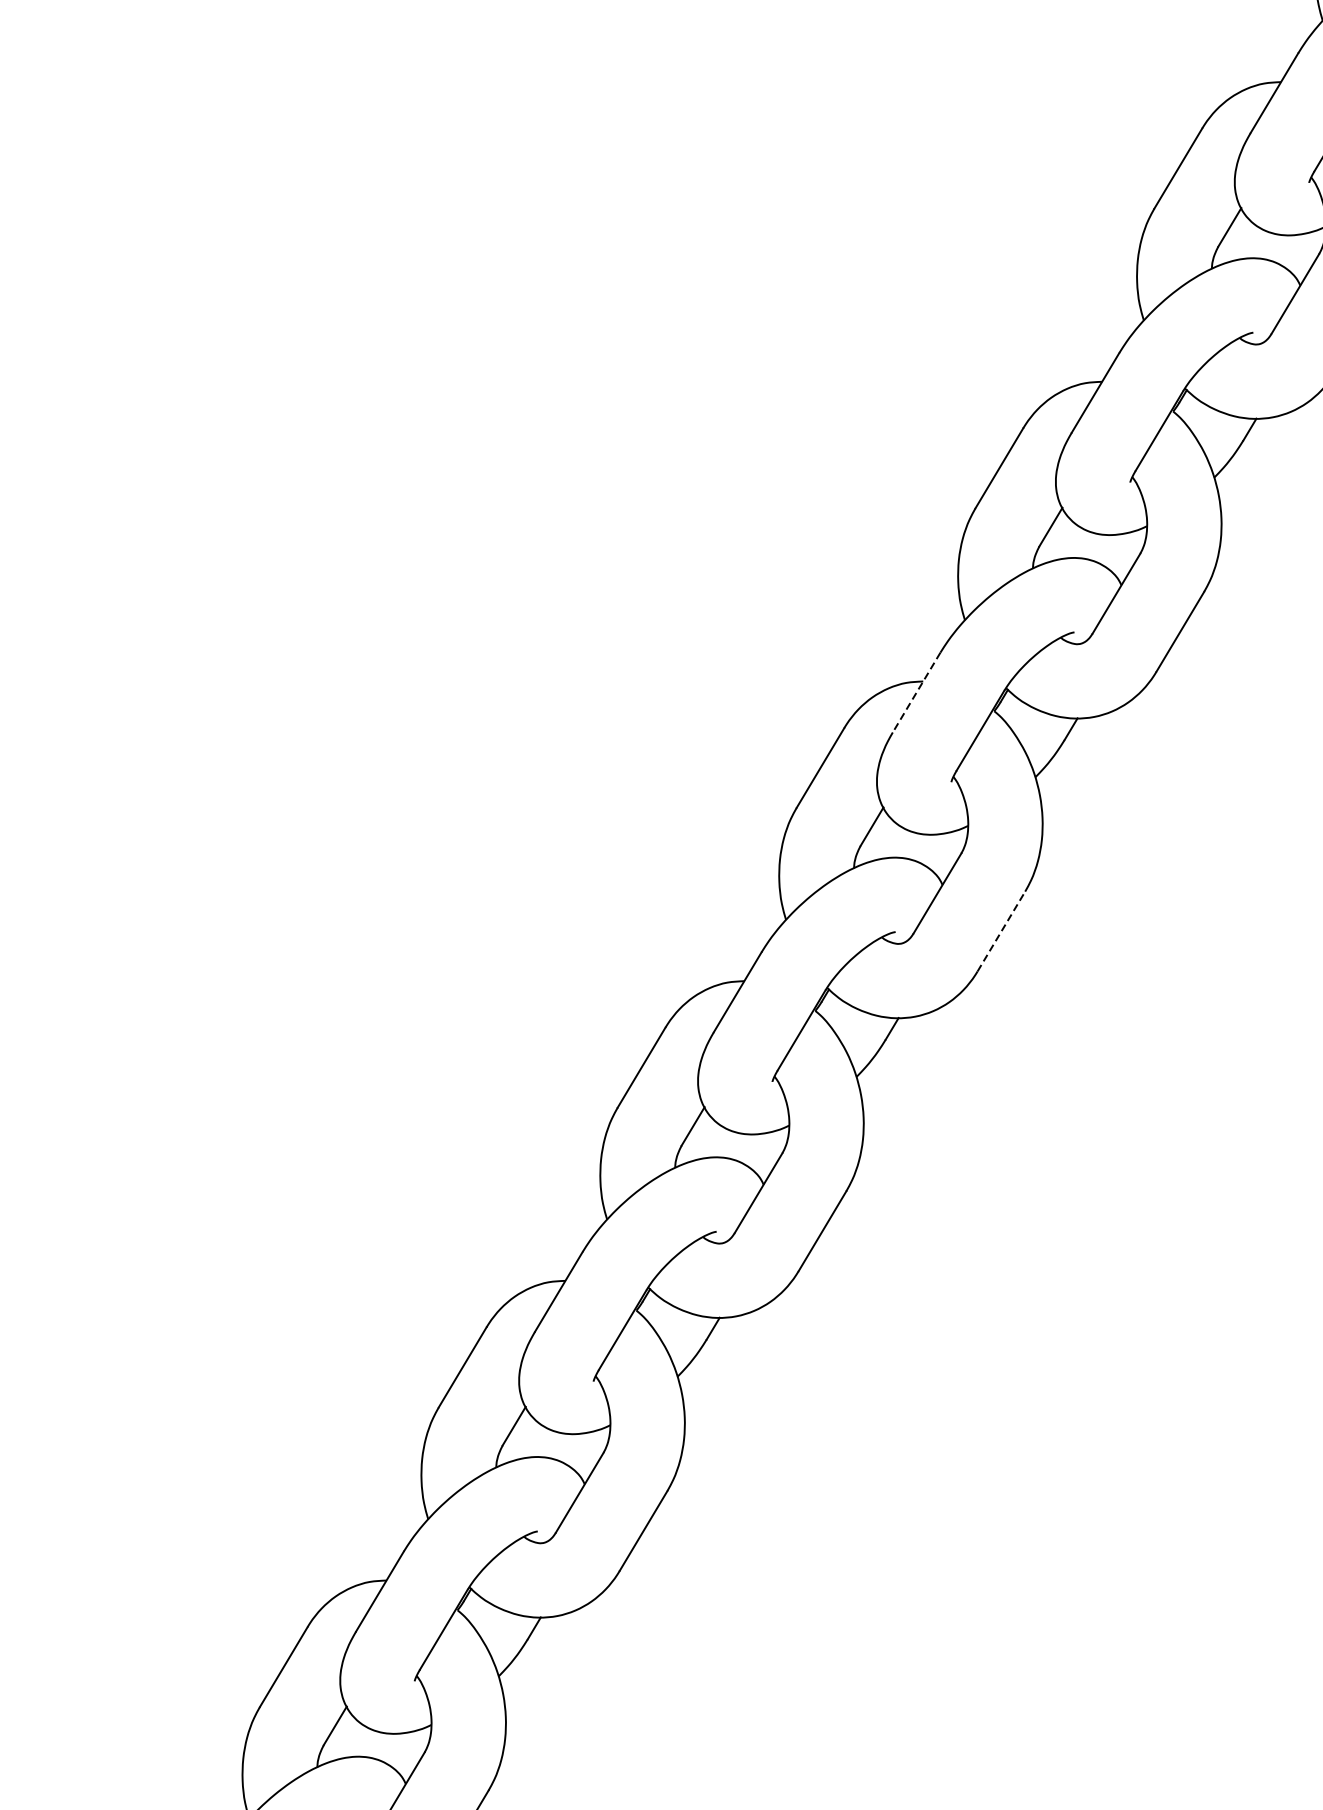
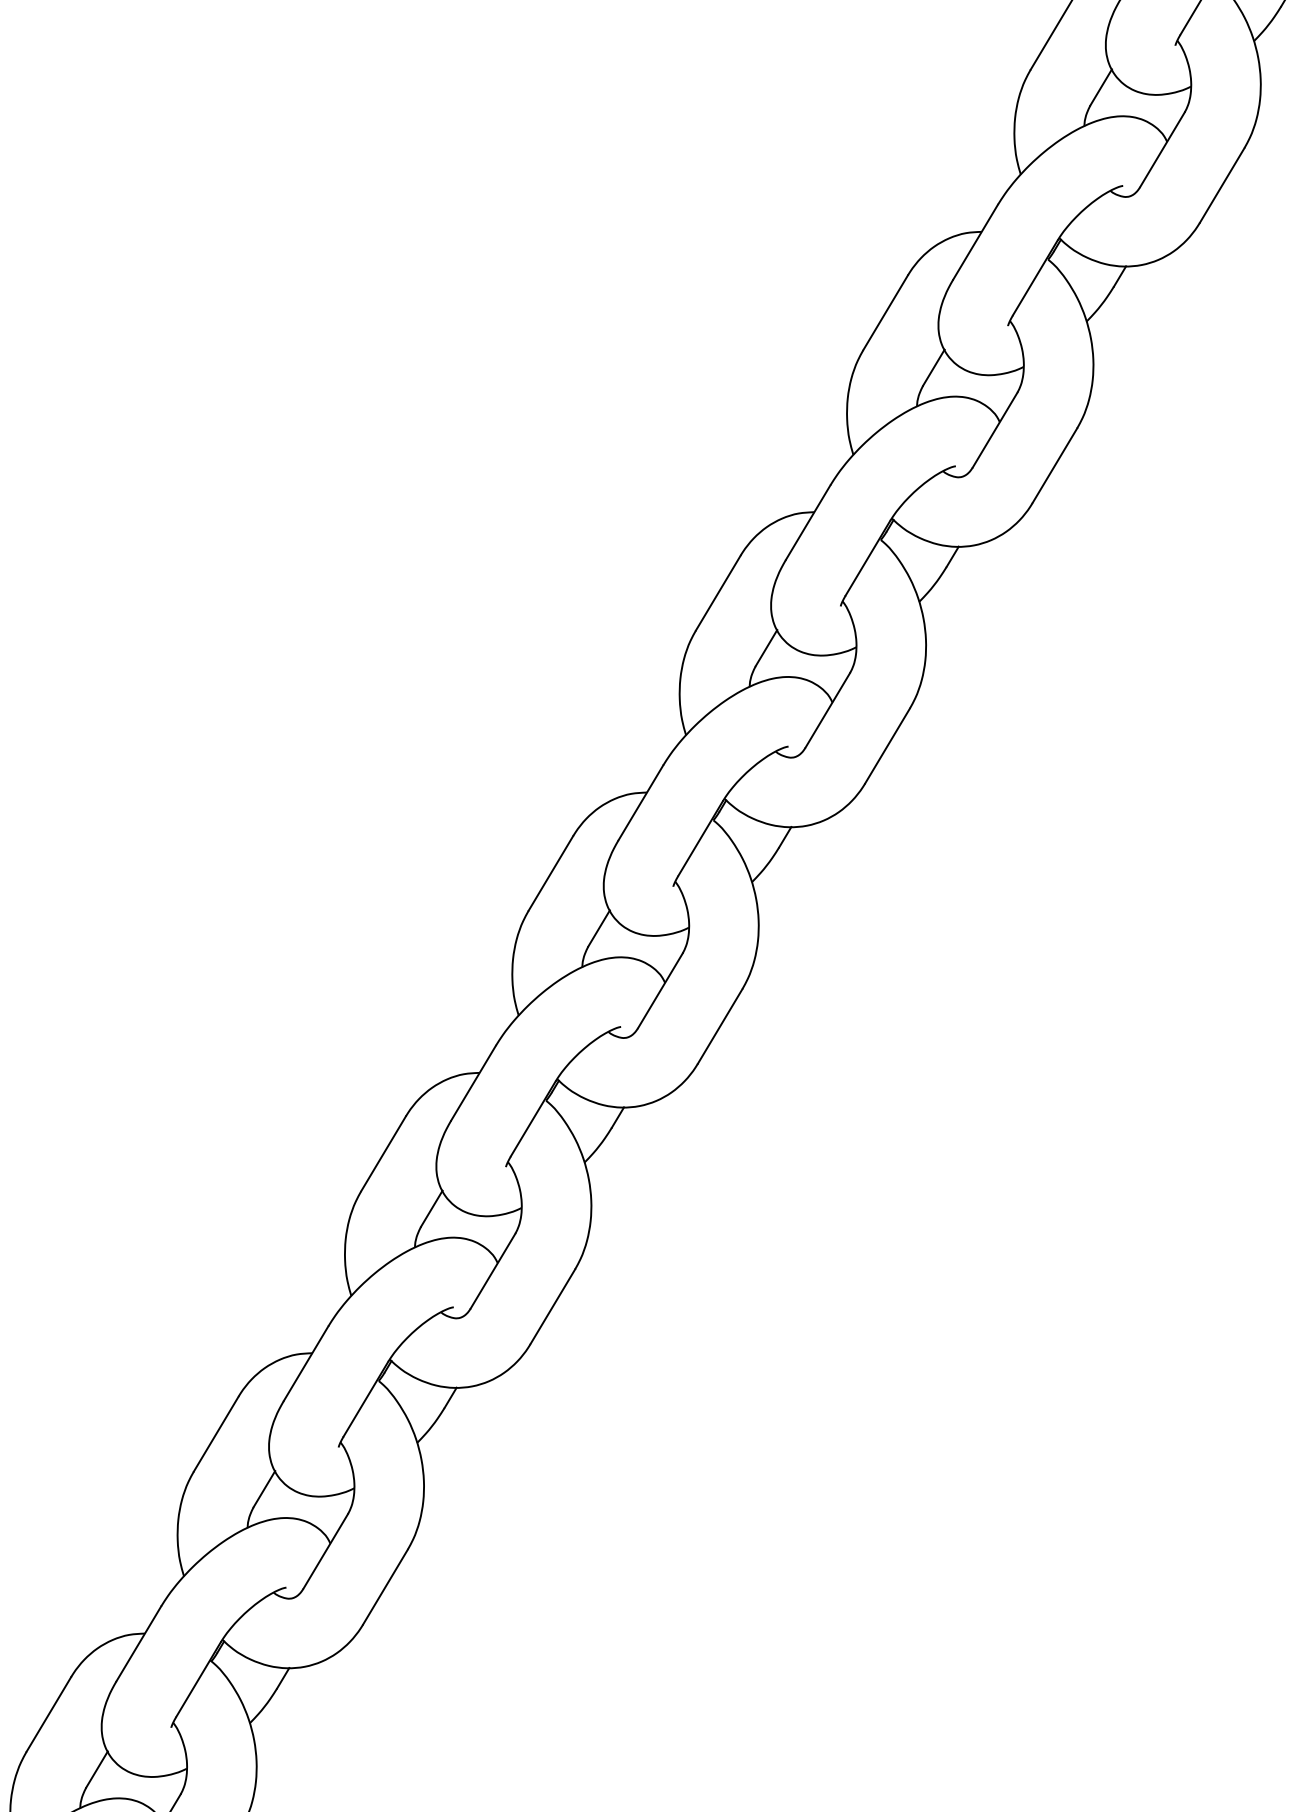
line: (915, 692) -> (807, 522), dashed -> solid
line: (1001, 930) -> (887, 745), dashed -> solid

